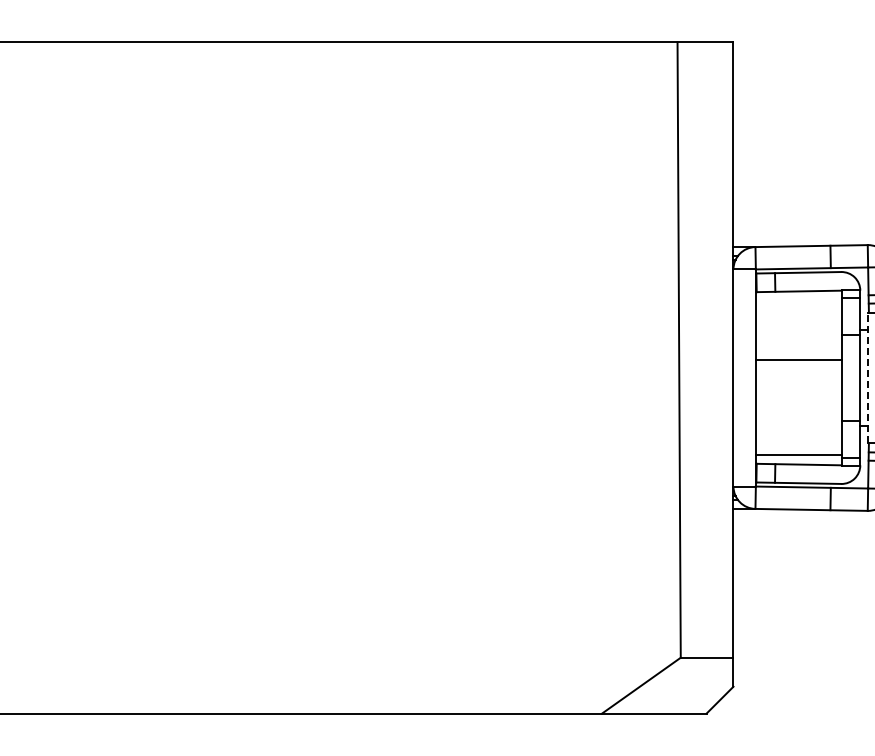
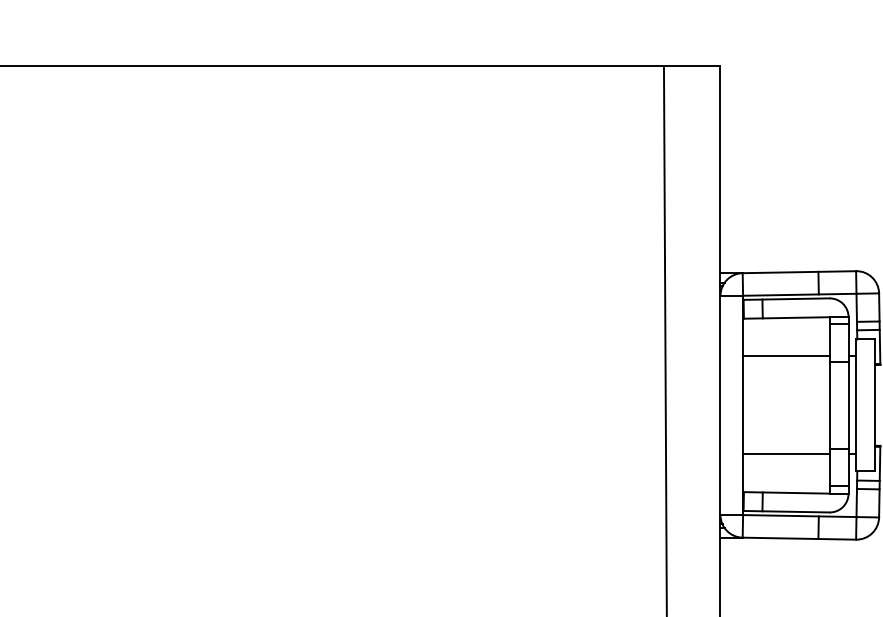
line: (798, 359) -> (786, 356), moved
line: (867, 377) -> (855, 404), dashed -> solid
line: (798, 455) -> (786, 454), moved

